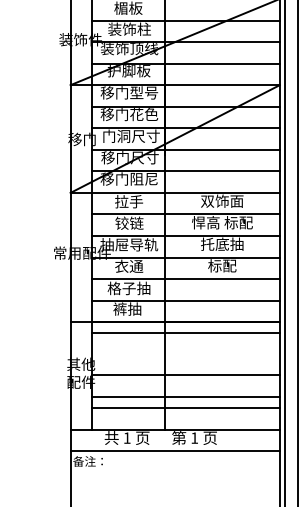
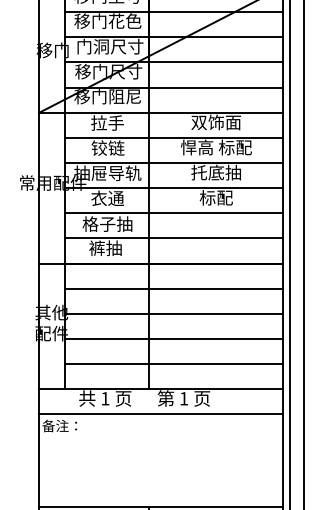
line: (185, 332) -> (173, 288), moved
line: (185, 375) -> (173, 314), moved
line: (185, 396) -> (173, 338), moved

